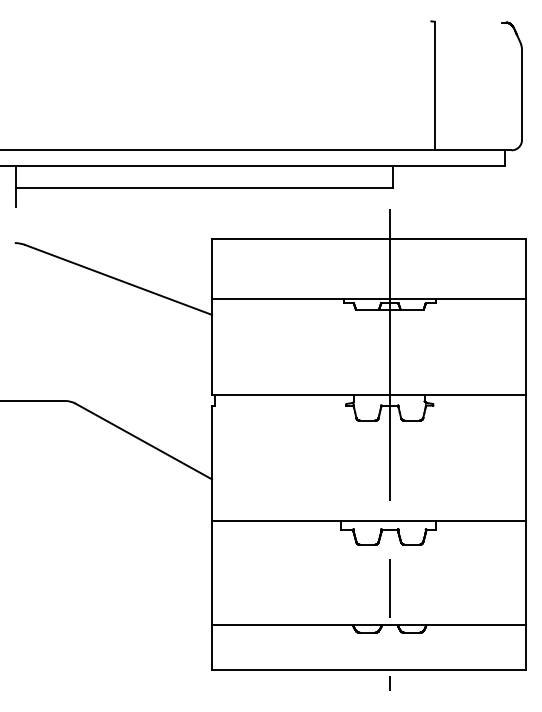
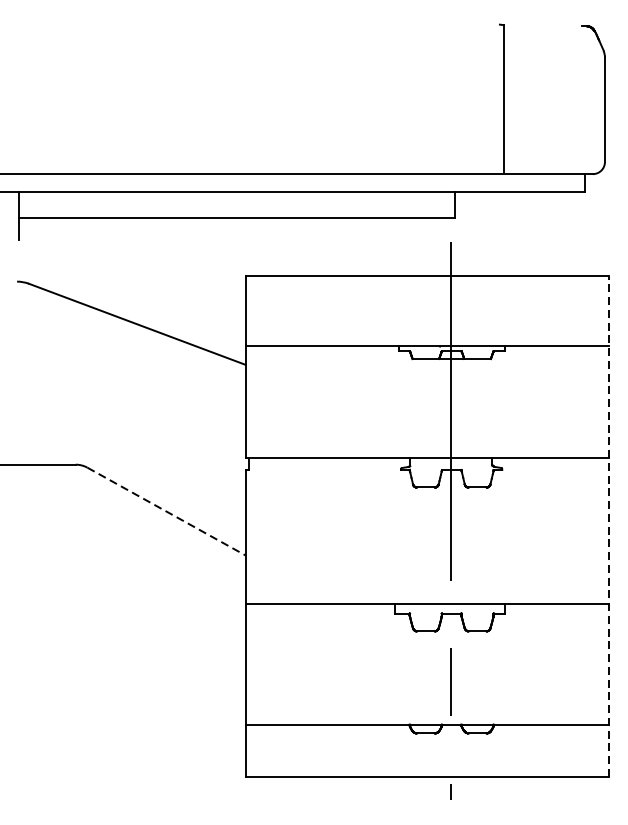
line: (144, 441) -> (167, 511), solid -> dashed
line: (525, 454) -> (608, 526), solid -> dashed

